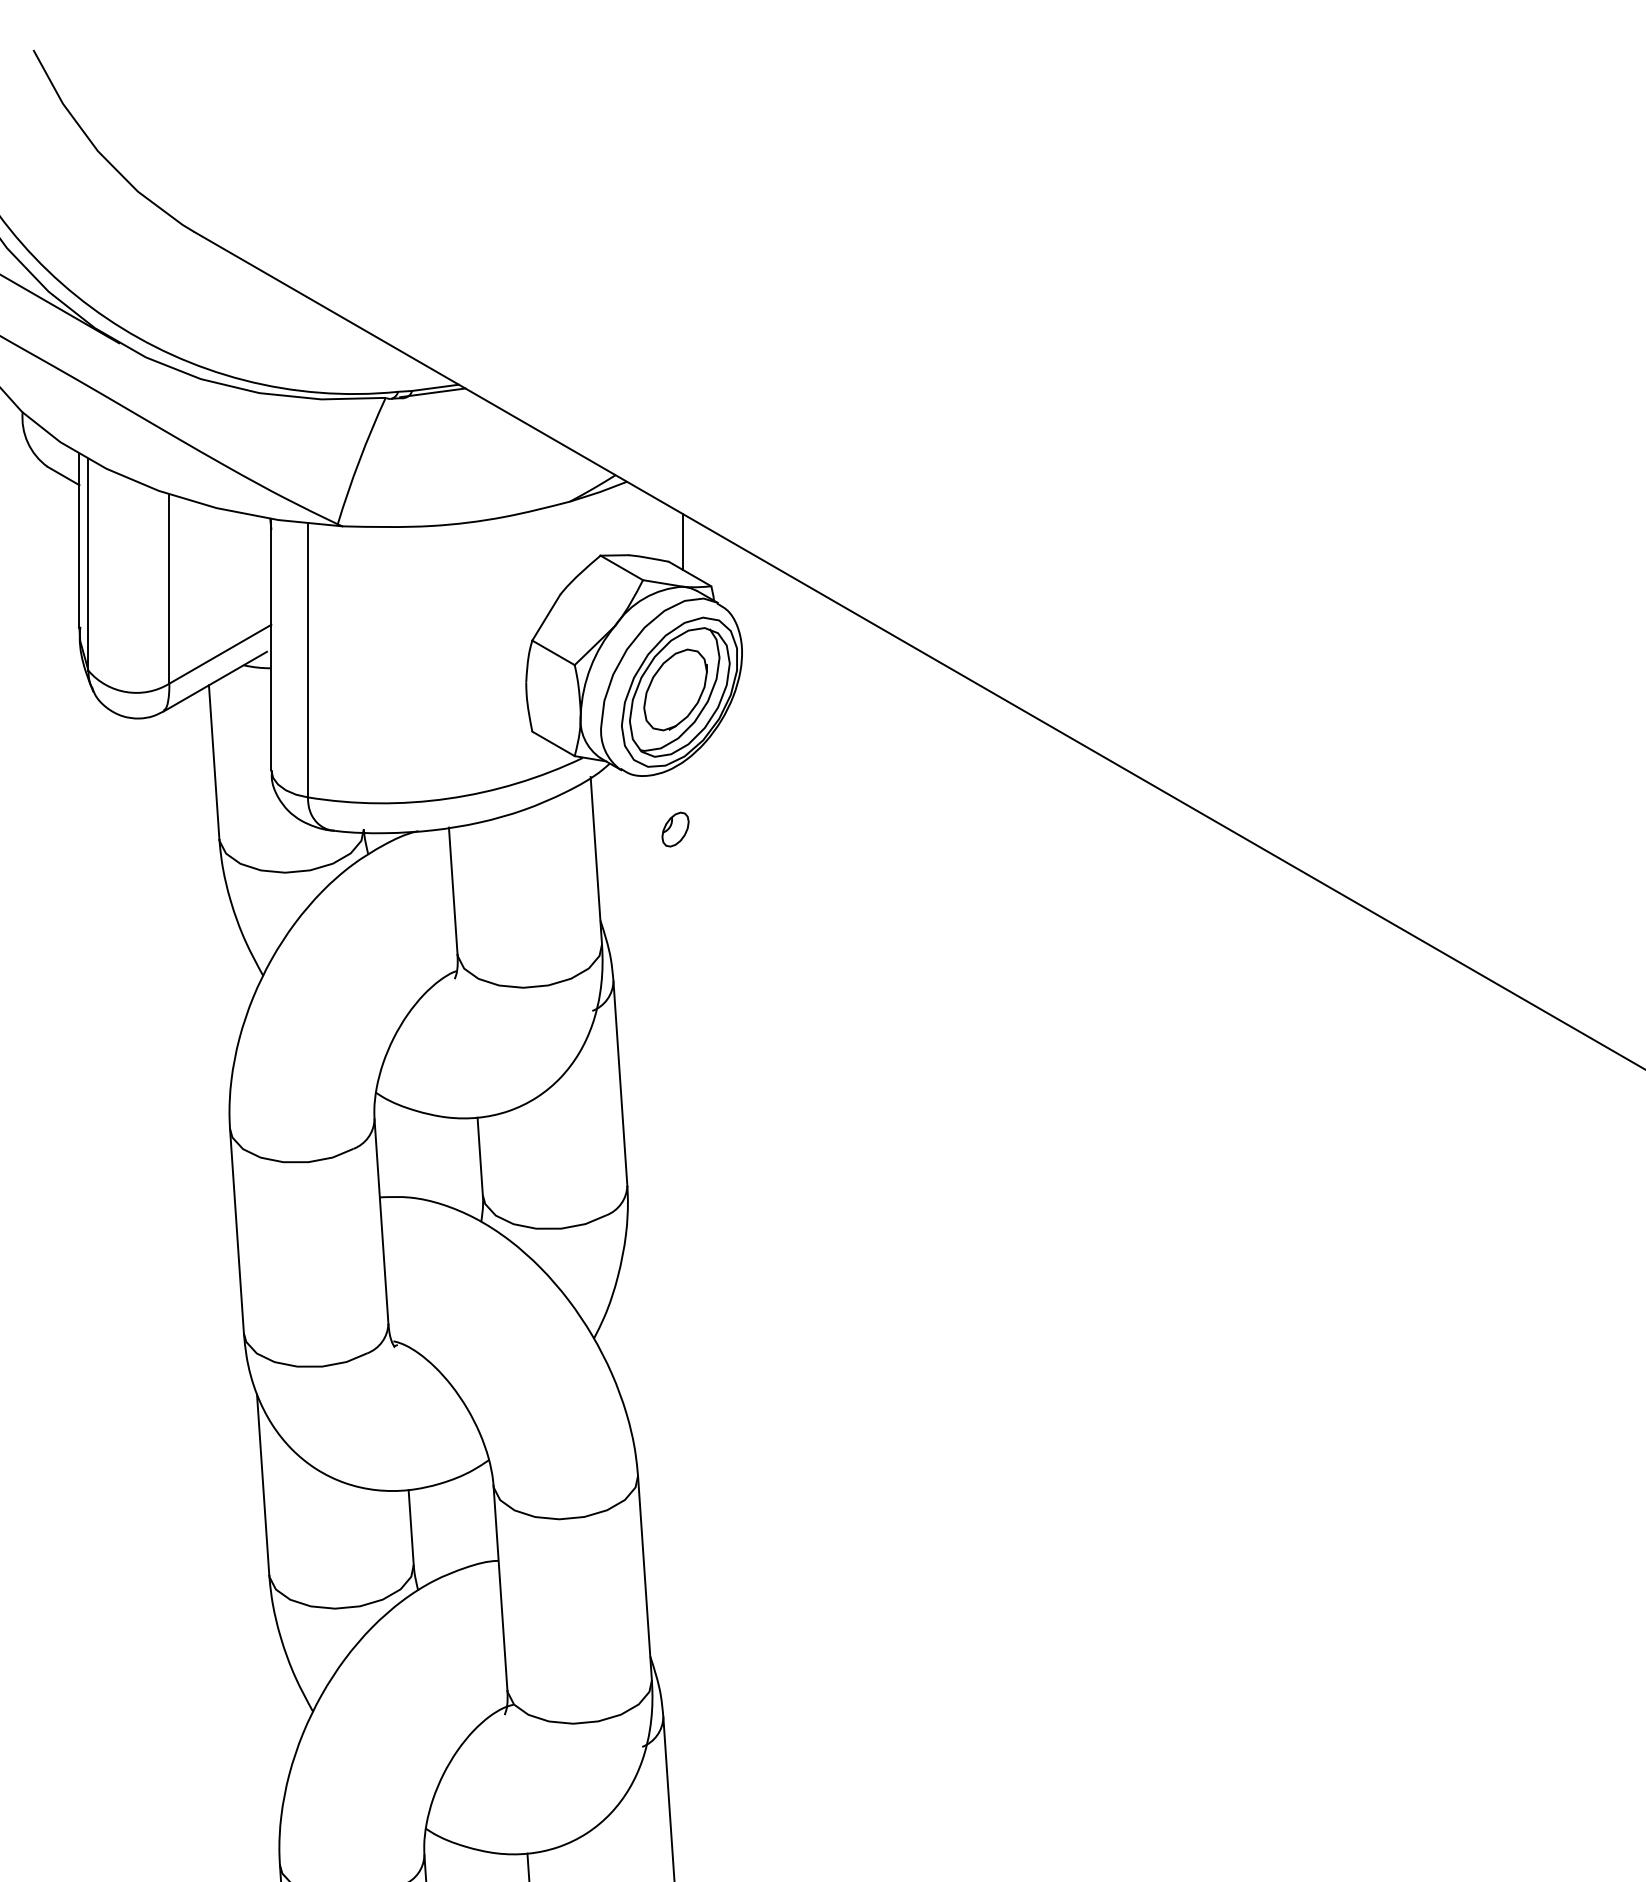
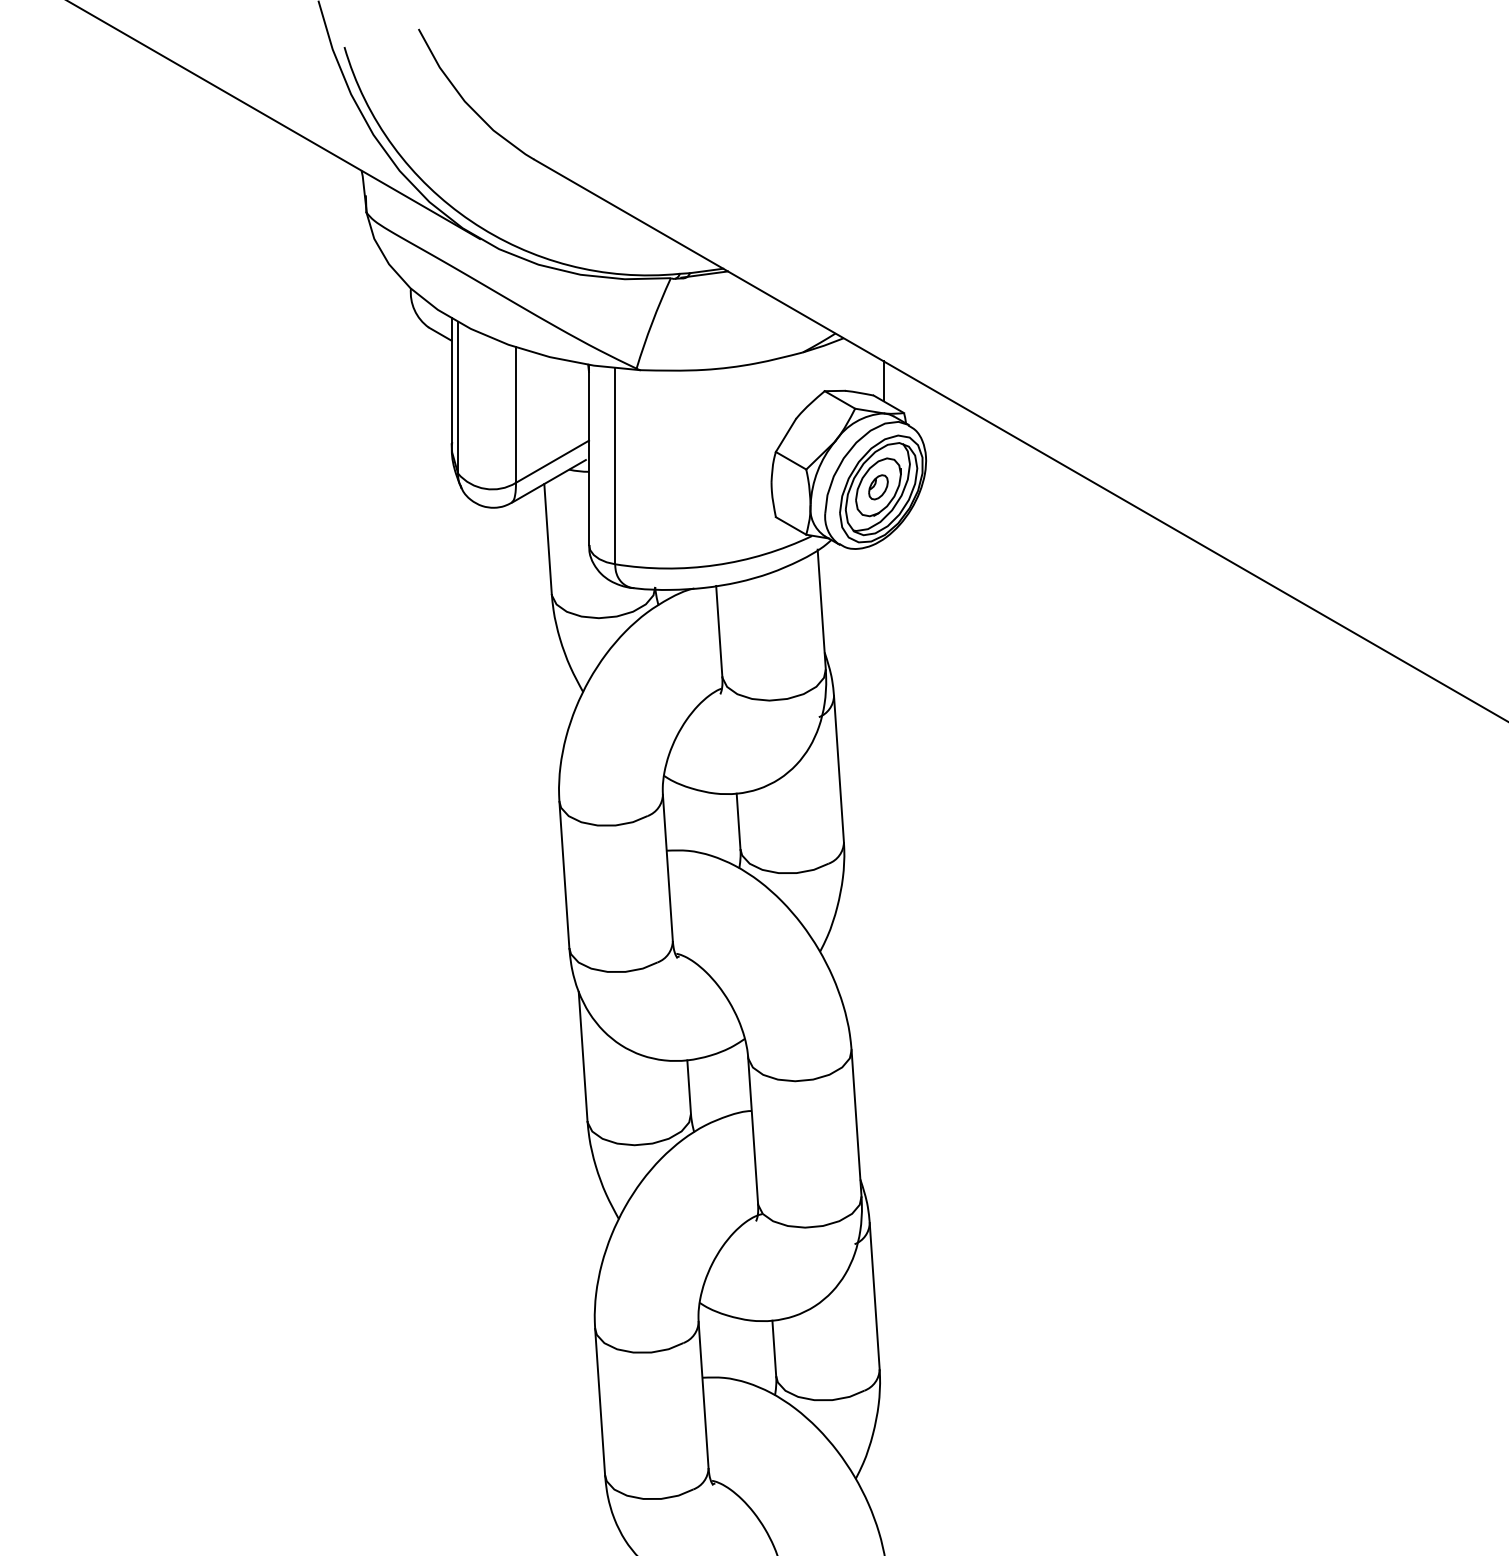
part: (675, 829) -> (878, 487), moved

